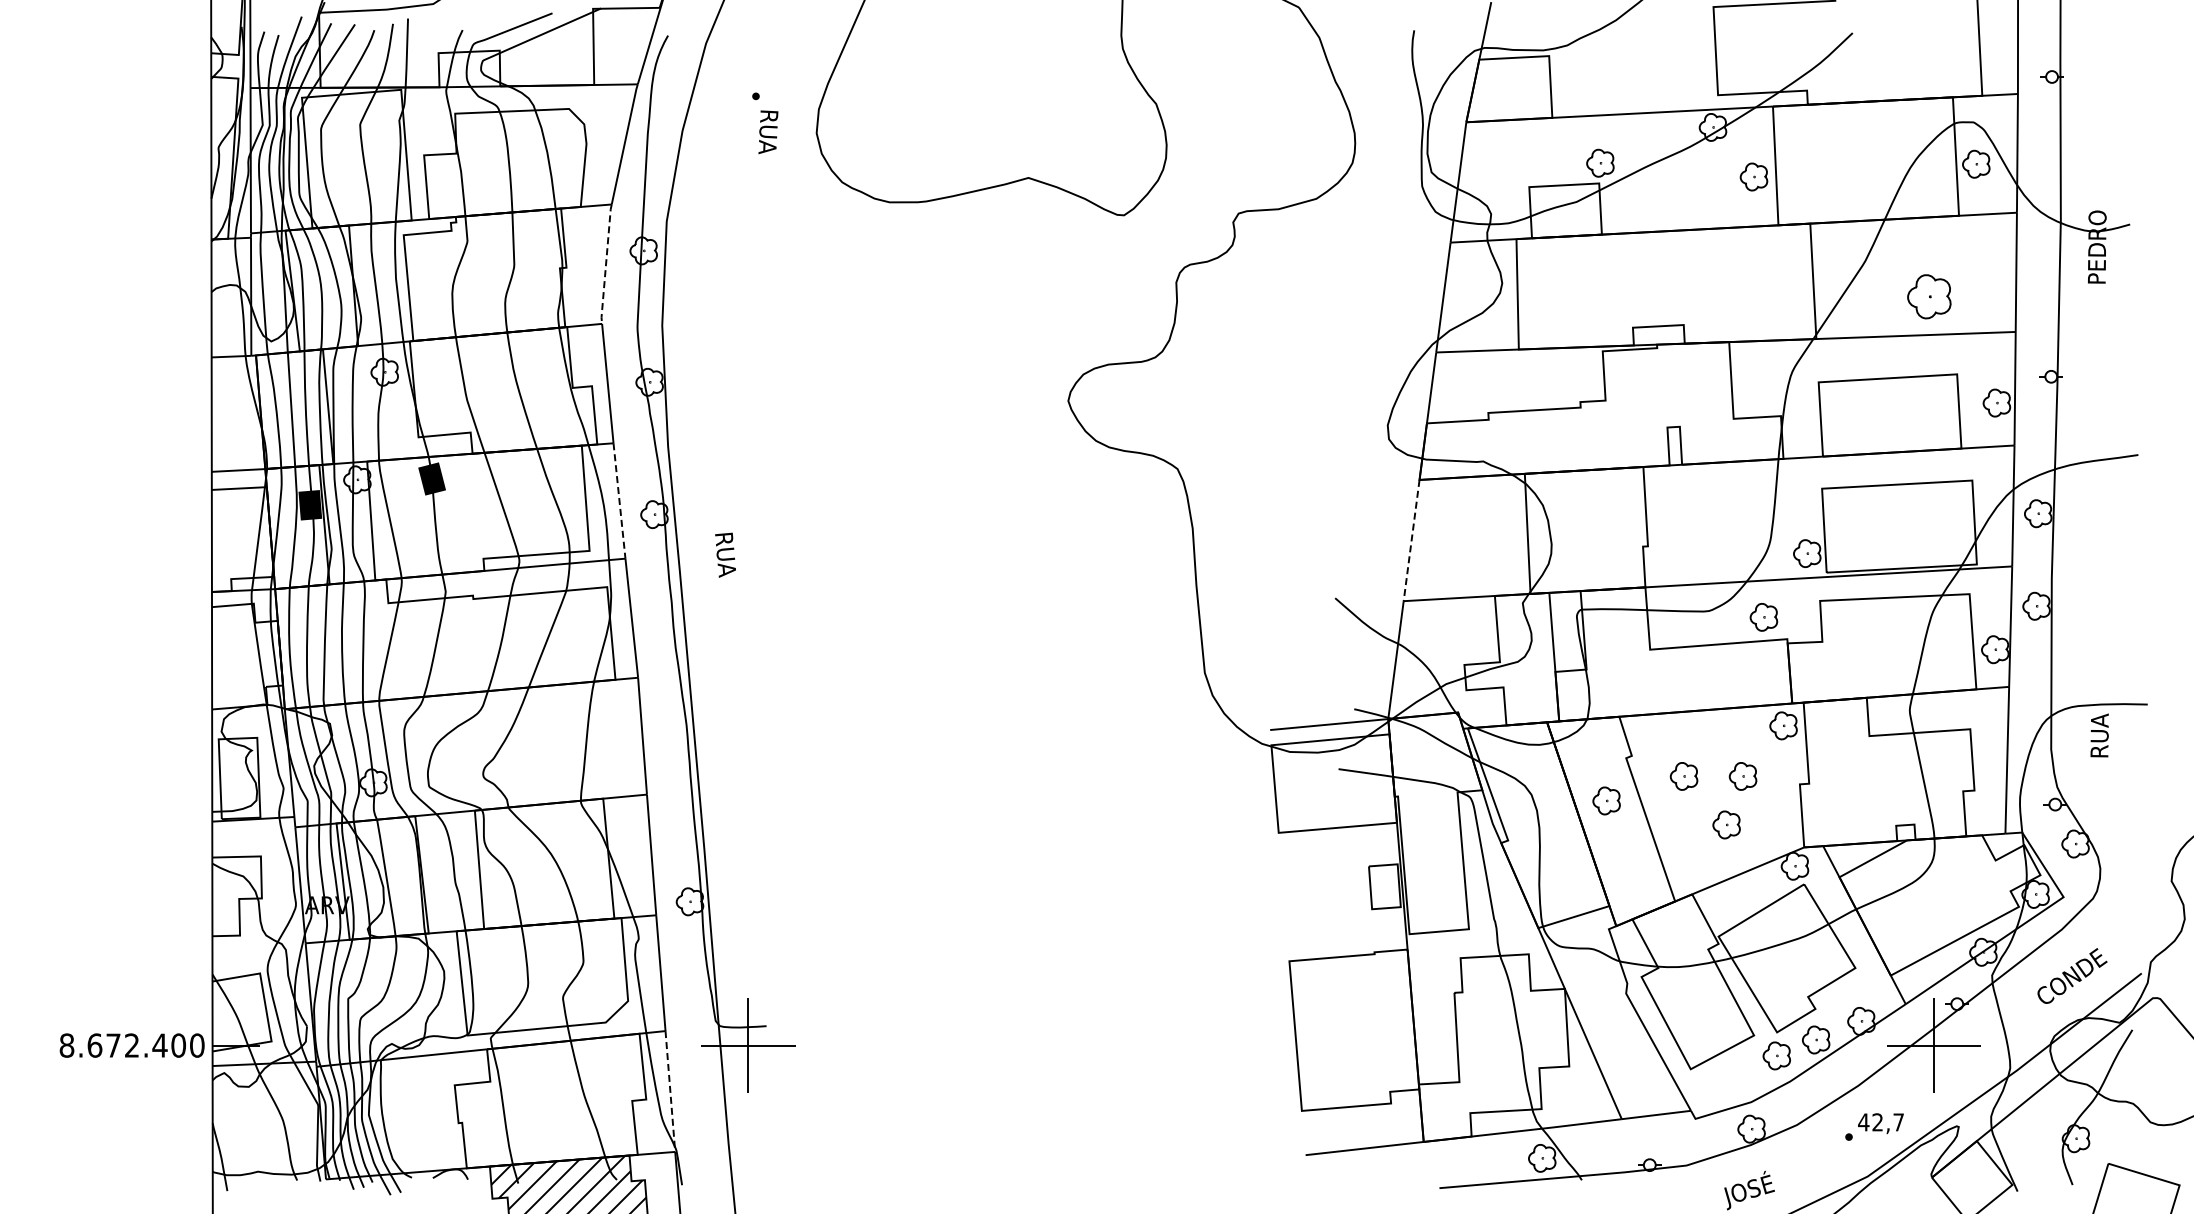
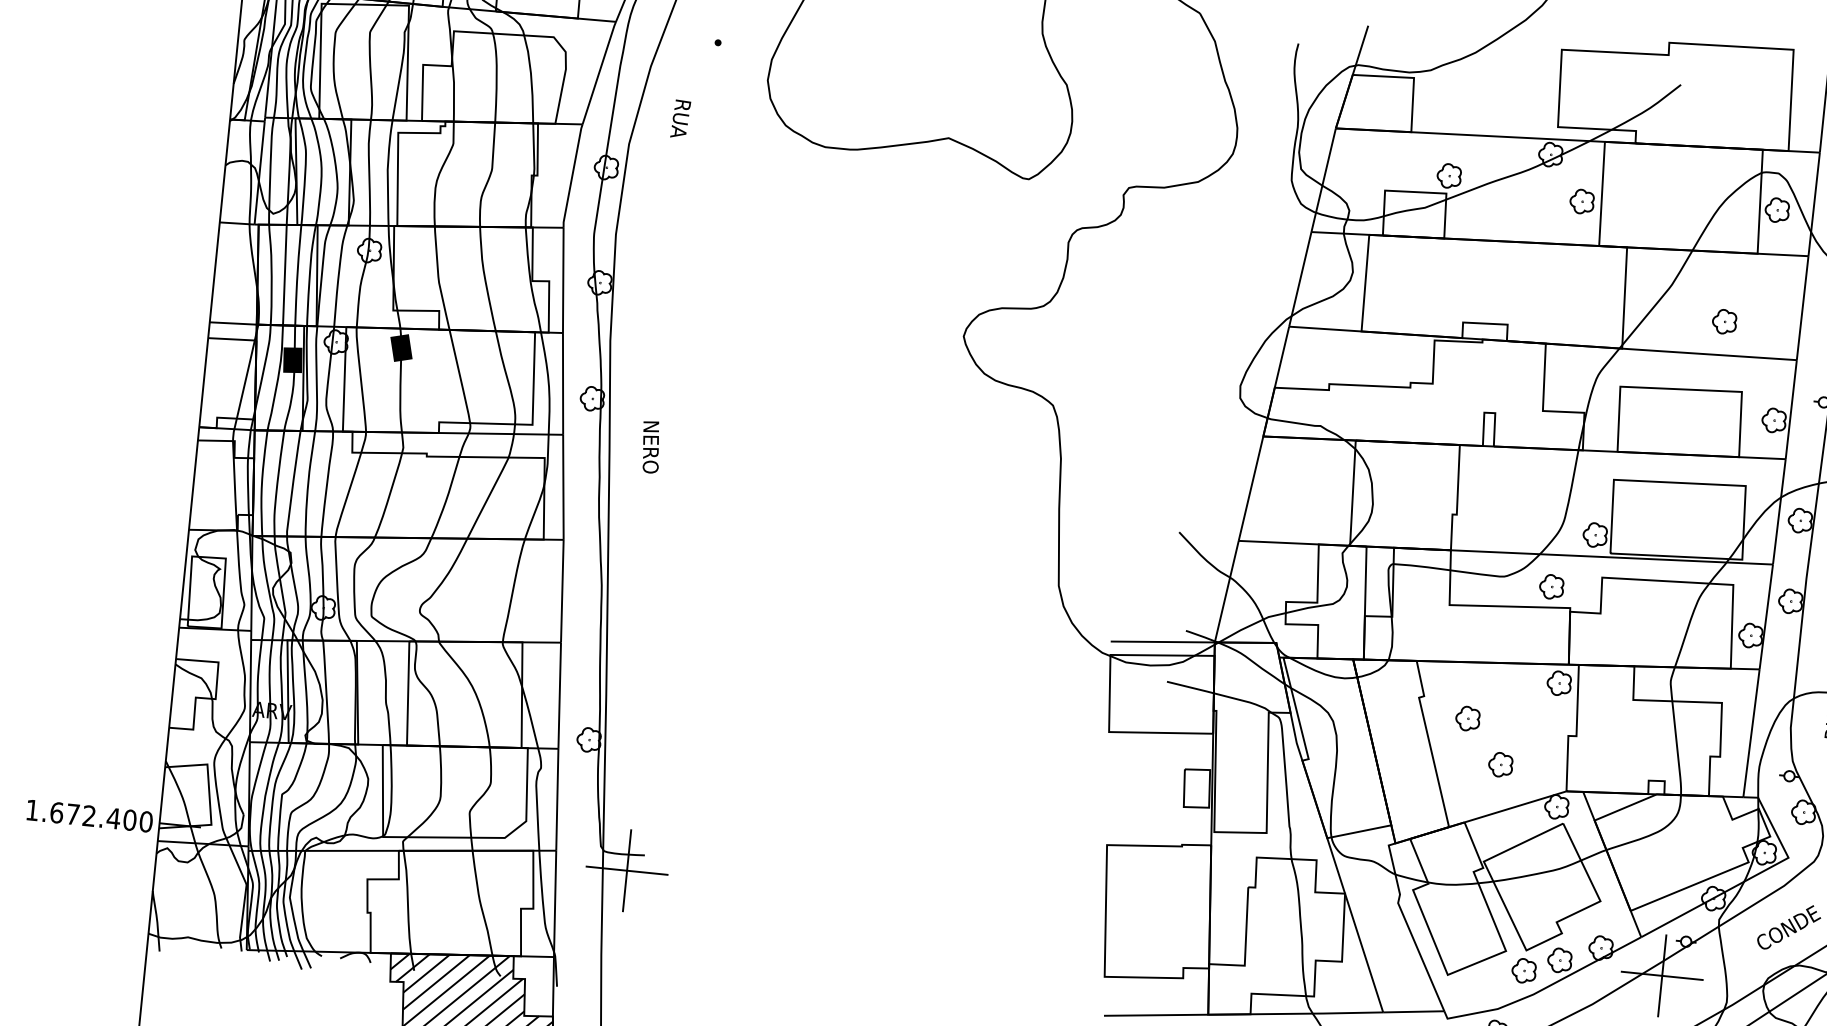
text: (768, 132) -> (680, 119), moved
line: (606, 264) -> (572, 176), dashed -> solid
part: (1929, 296) -> (1724, 321), size x0.62
line: (619, 500) -> (563, 383), dashed -> solid
line: (1411, 541) -> (1250, 489), dashed -> solid
text: (726, 563) -> (650, 447), RUA -> NERO
part: (1742, 776) -> (1518, 723), removed
part: (1606, 800) -> (1398, 732), removed
text: (66, 1045) -> (32, 810), 8.672.400 -> 1.672.400
line: (670, 1091) -> (555, 903), dashed -> solid

